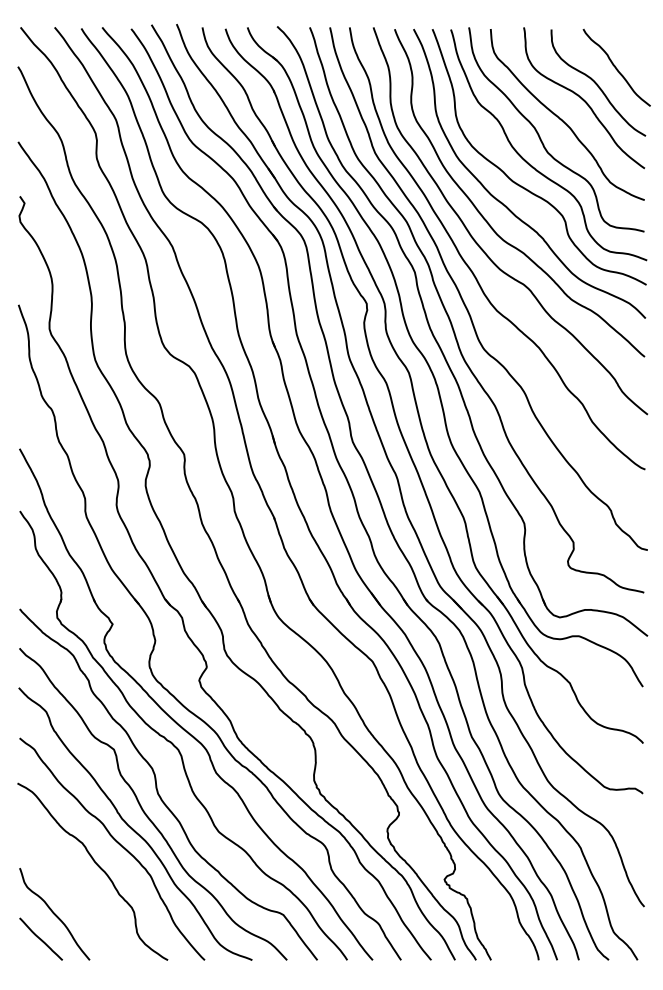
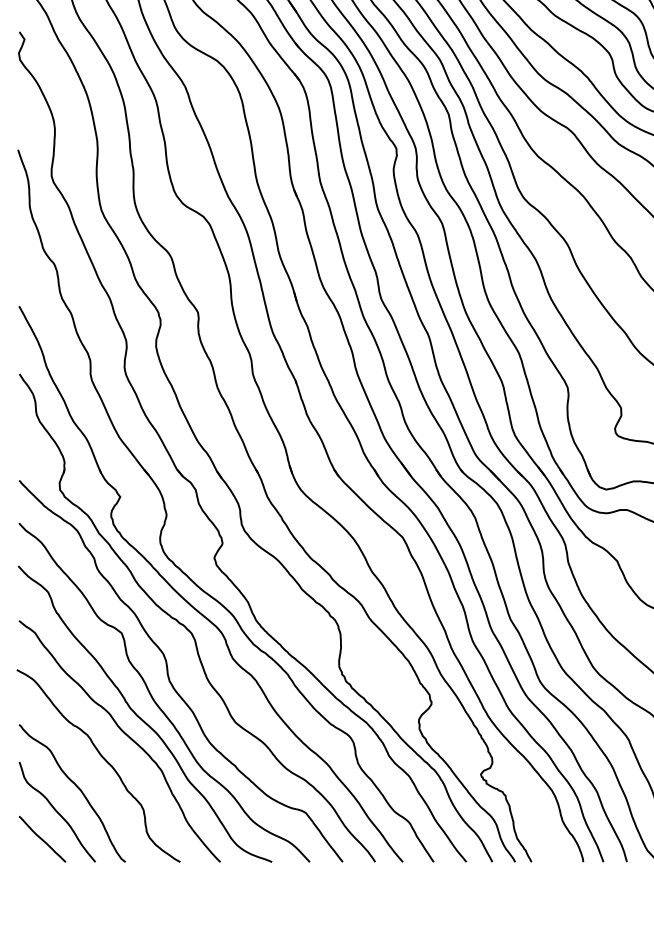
curve: (72, 891) -> (76, 787), added

